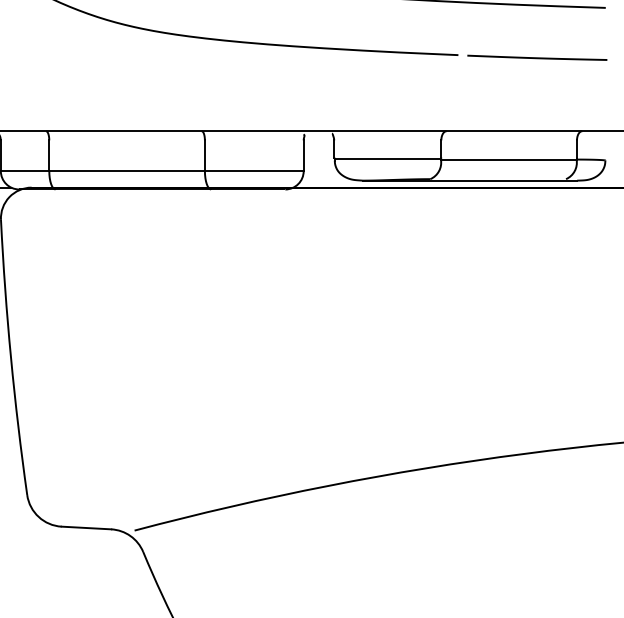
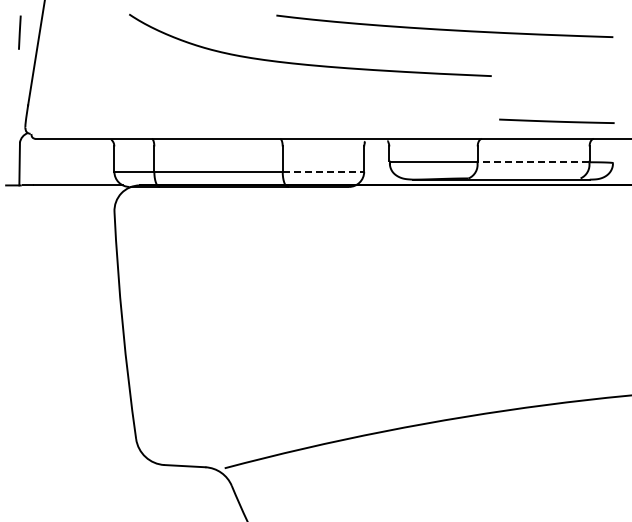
line: (536, 56) -> (556, 120), moved
line: (508, 159) -> (533, 162), solid -> dashed
line: (254, 170) -> (323, 171), solid -> dashed

